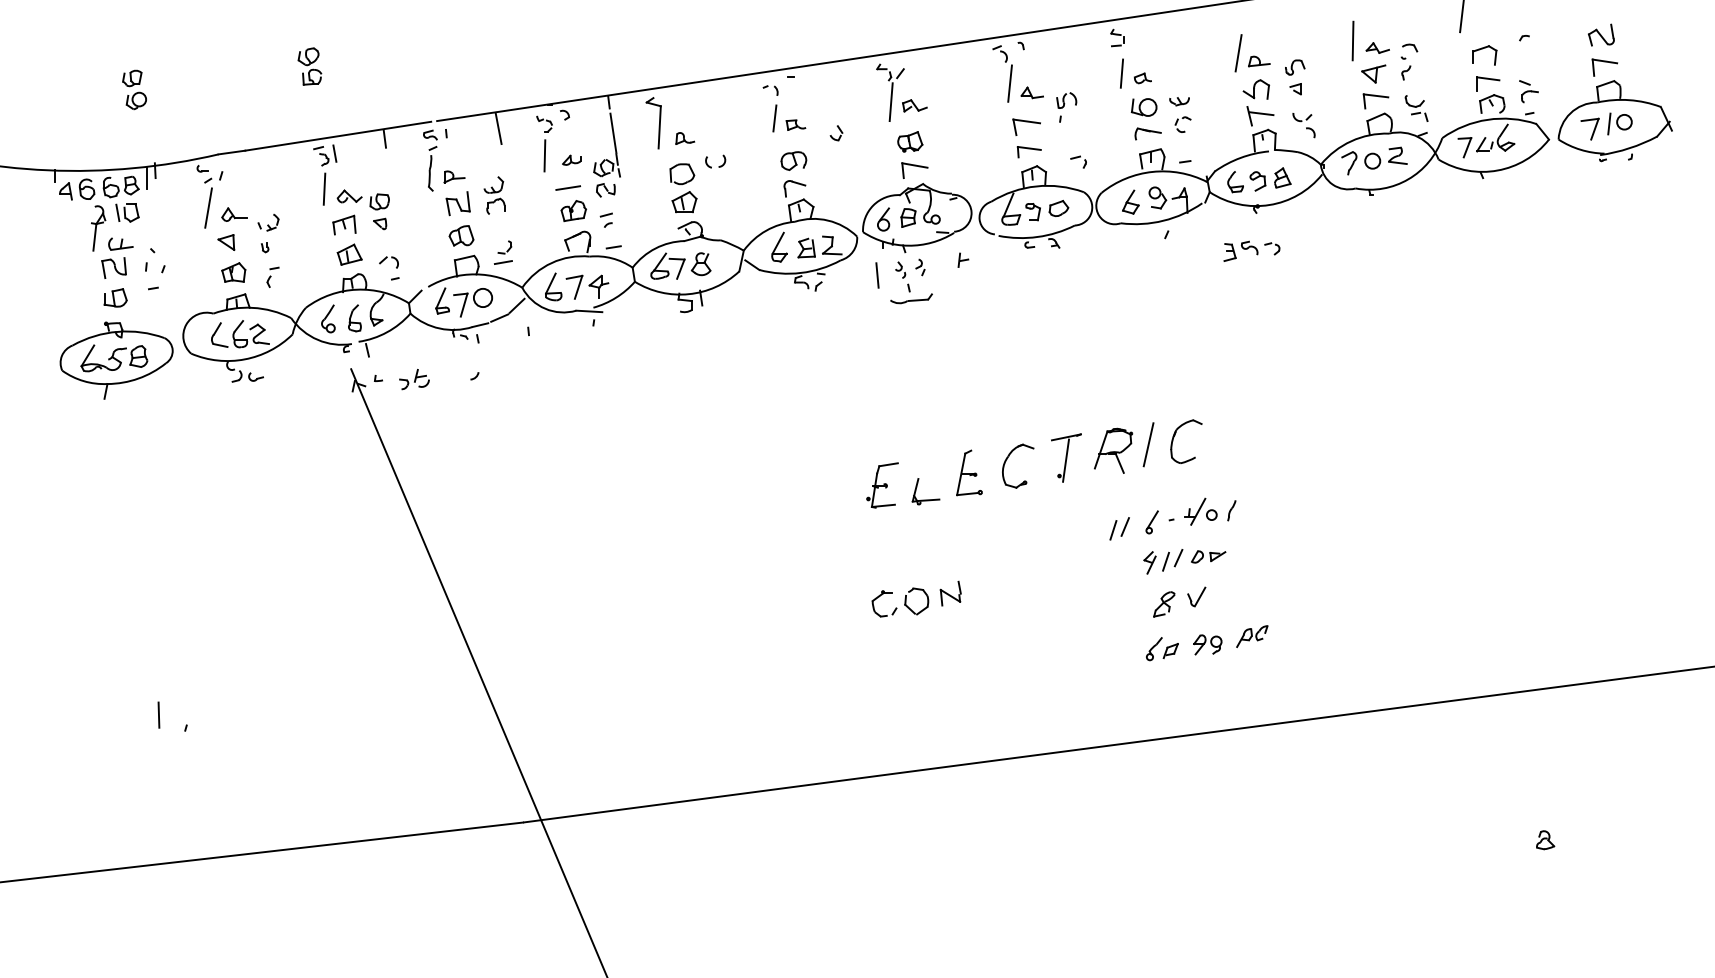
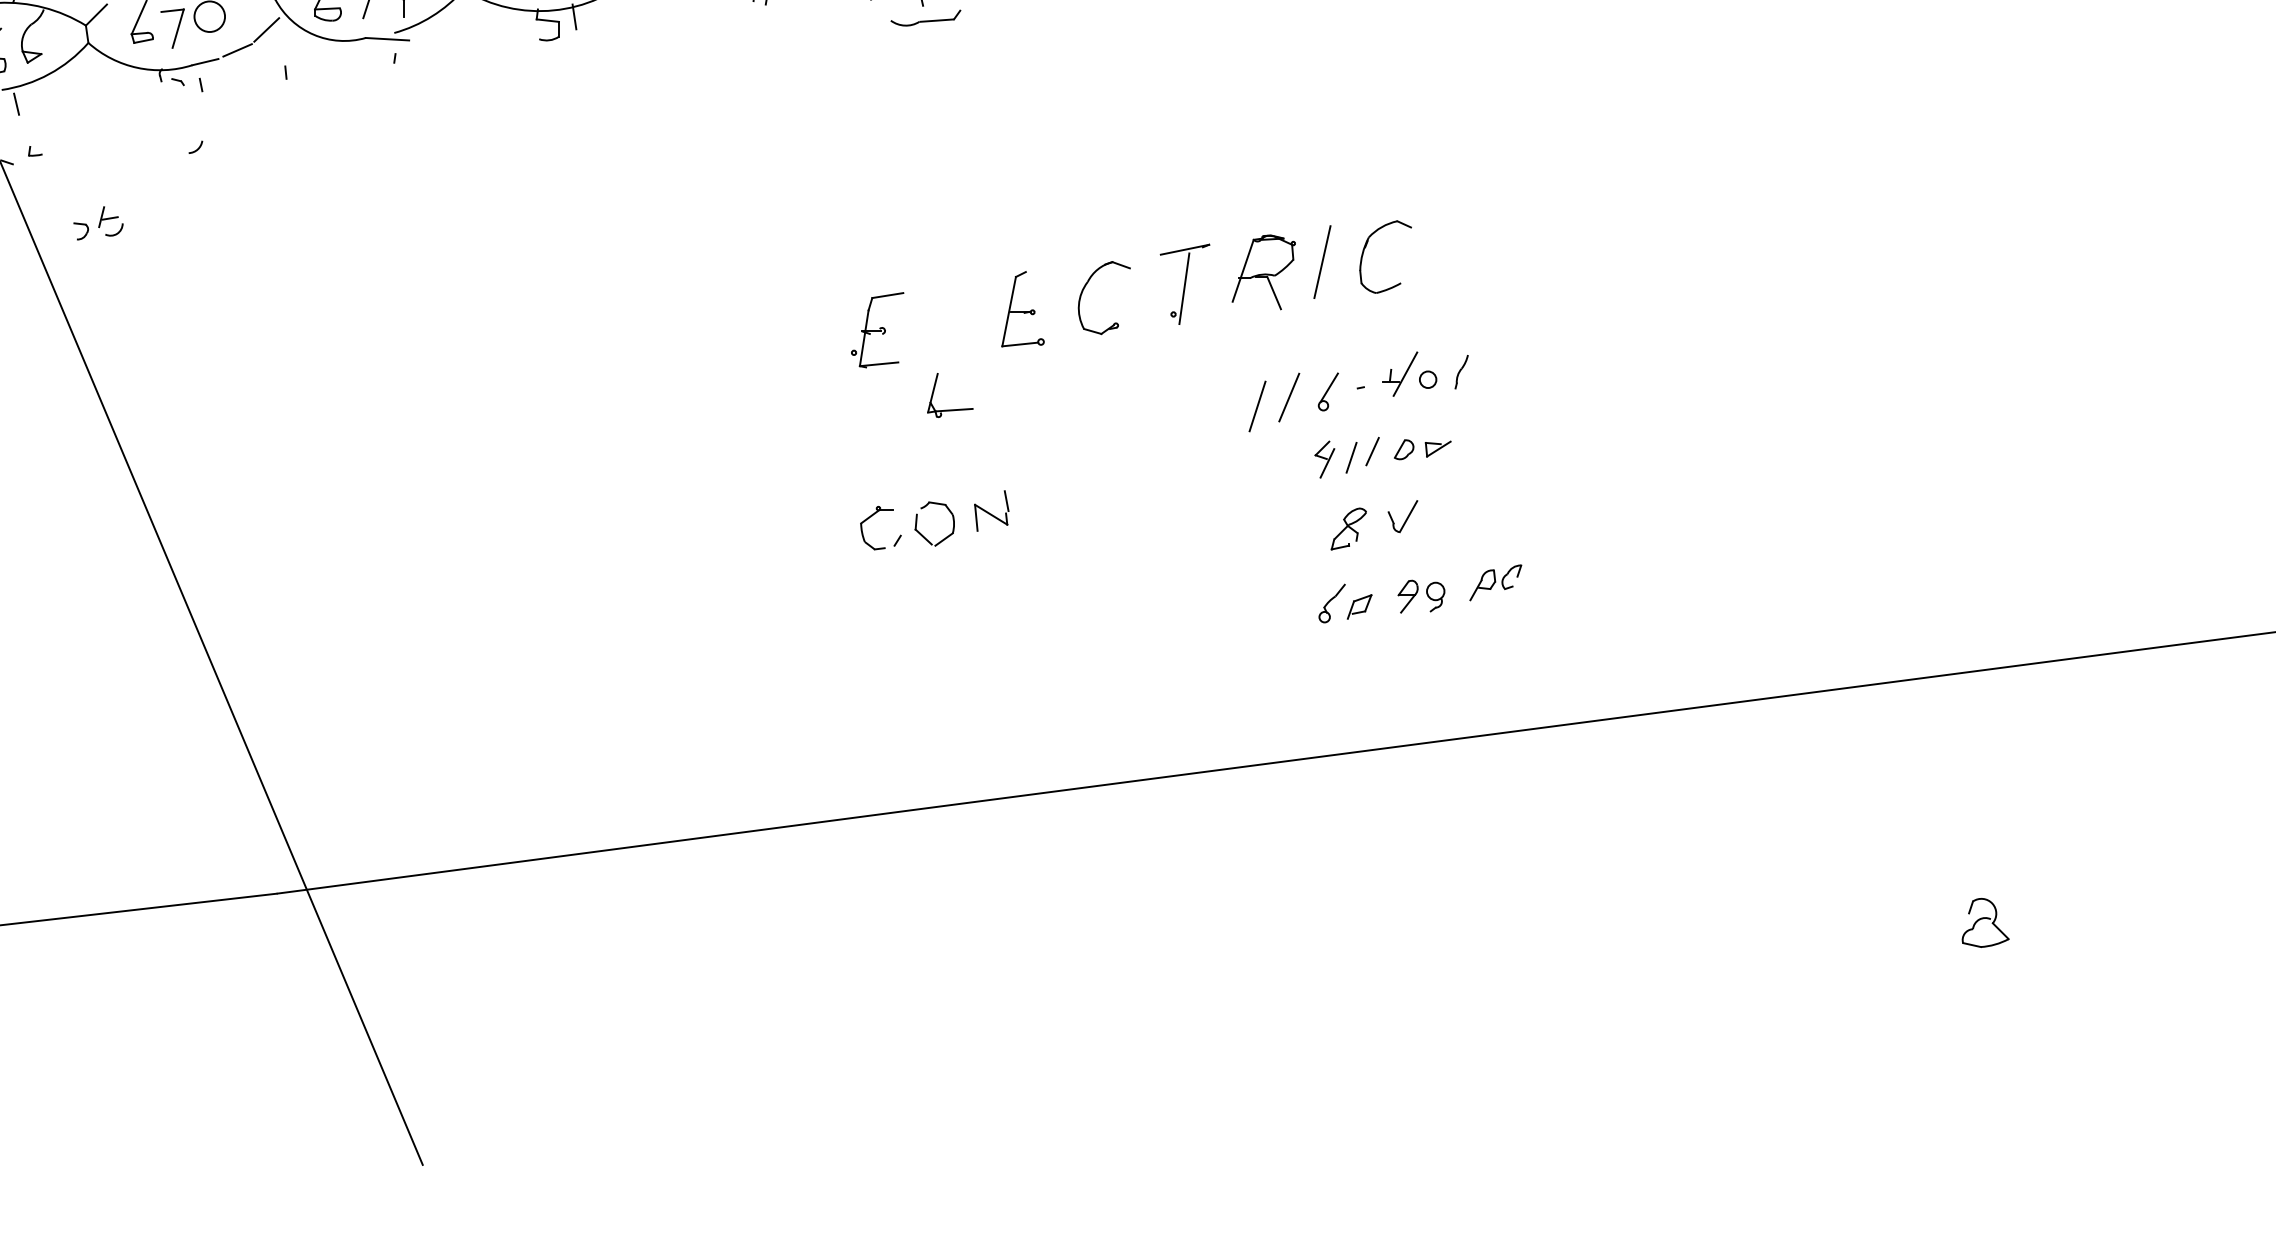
part: (414, 379) -> (98, 223), moved
part: (925, 499) -> (949, 408), moved
part: (1119, 528) -> (1273, 402), size x1.6
part: (1545, 840) -> (1985, 923), size x1.6

